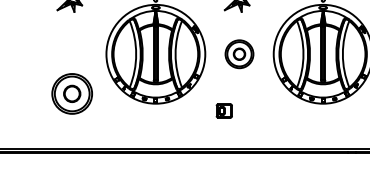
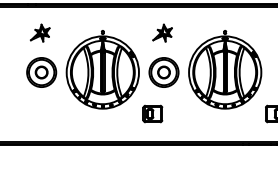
part: (238, 54) -> (163, 72), size x1.43
part: (71, 93) -> (41, 72), moved
part: (223, 110) -> (152, 113), size x1.67

